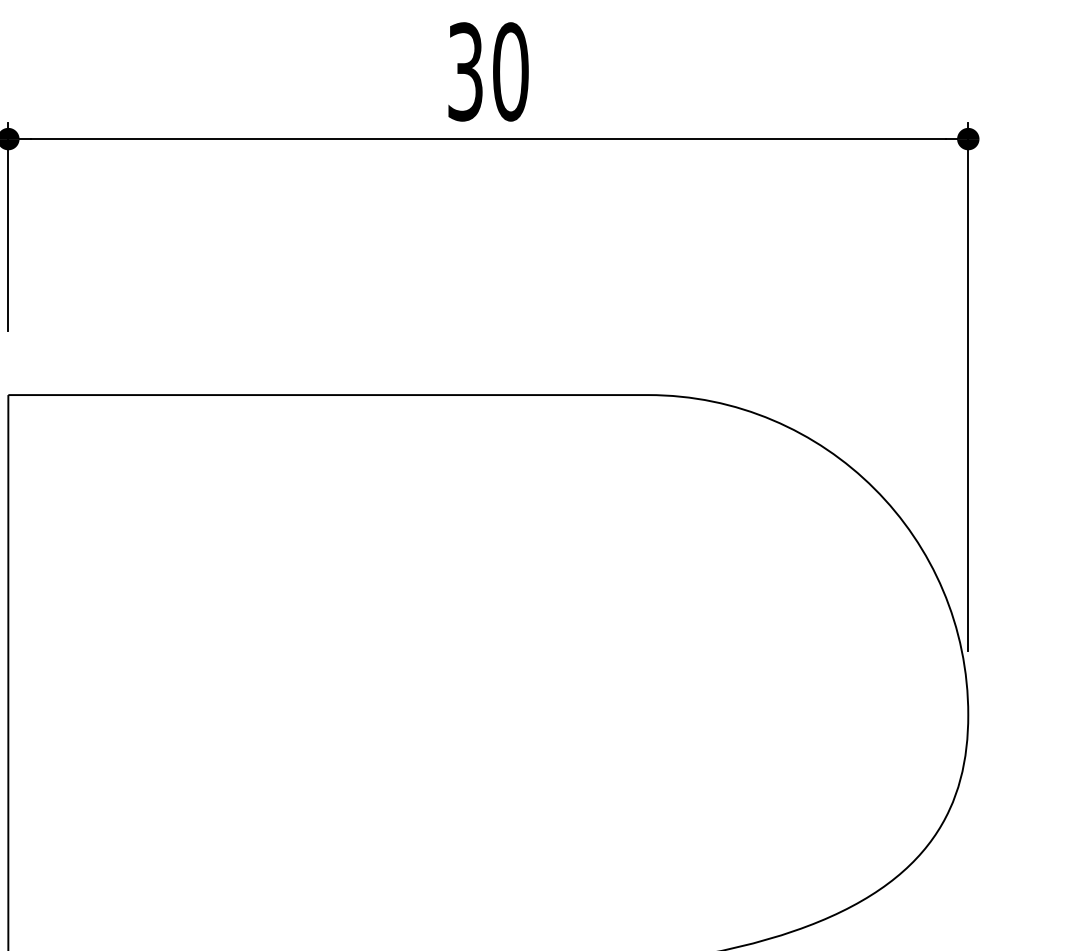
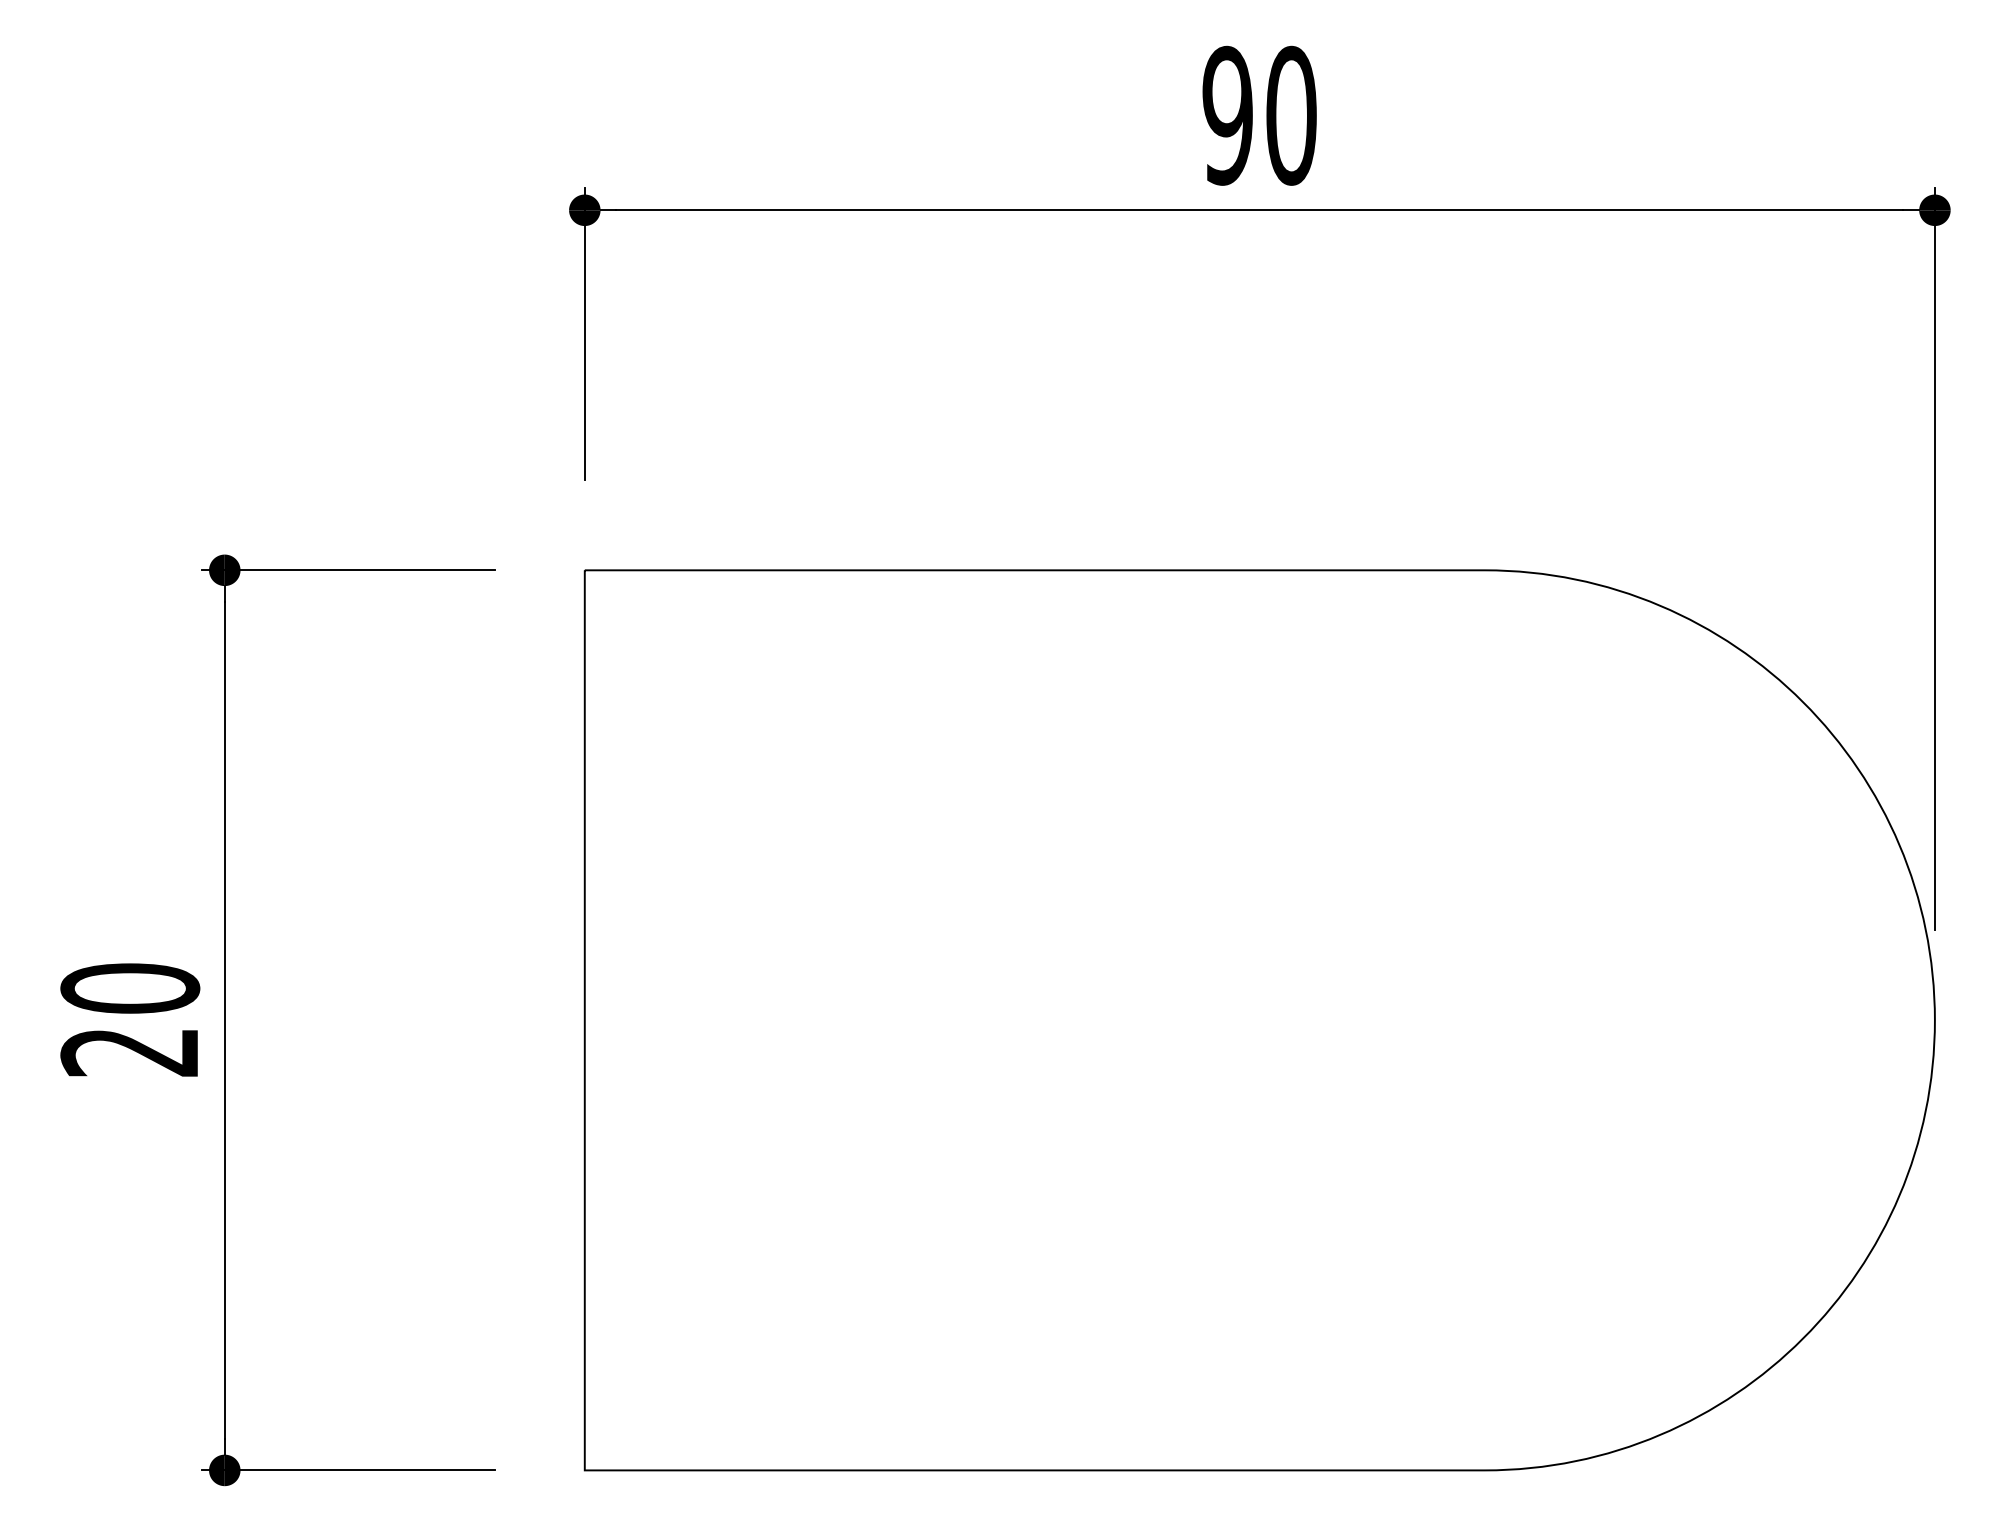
text: (465, 71) -> (1227, 115), 30 -> 90

